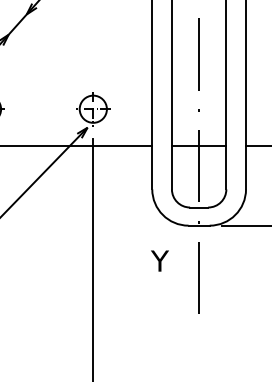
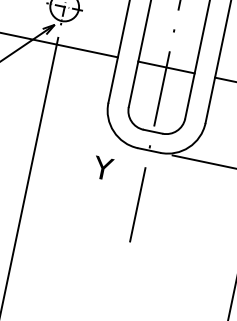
text: (159, 260) -> (102, 167), moved

